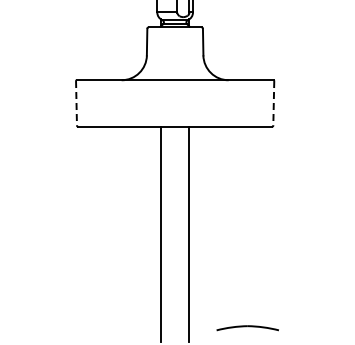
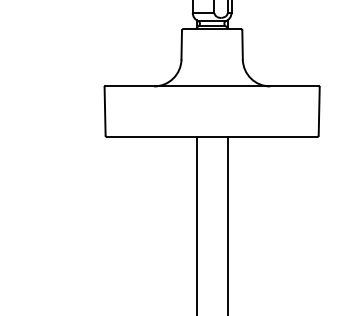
line: (76, 103) -> (105, 111), dashed -> solid
line: (273, 103) -> (318, 111), dashed -> solid

